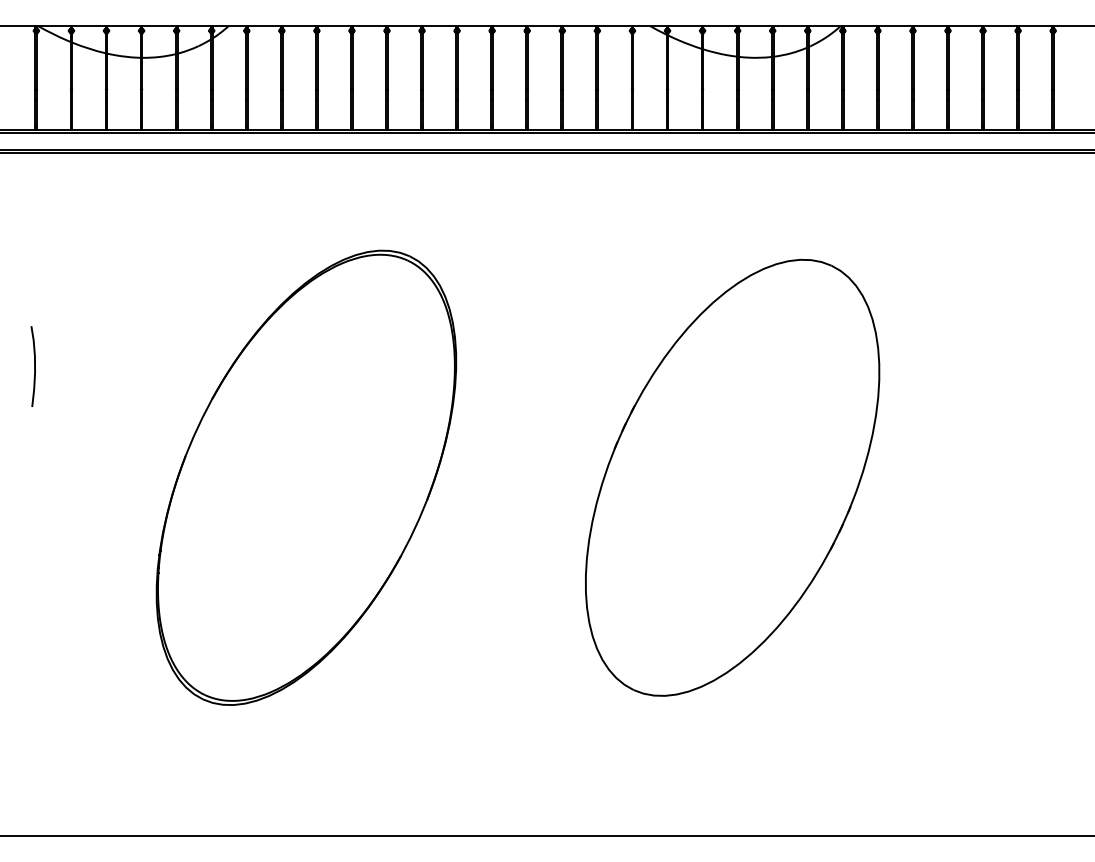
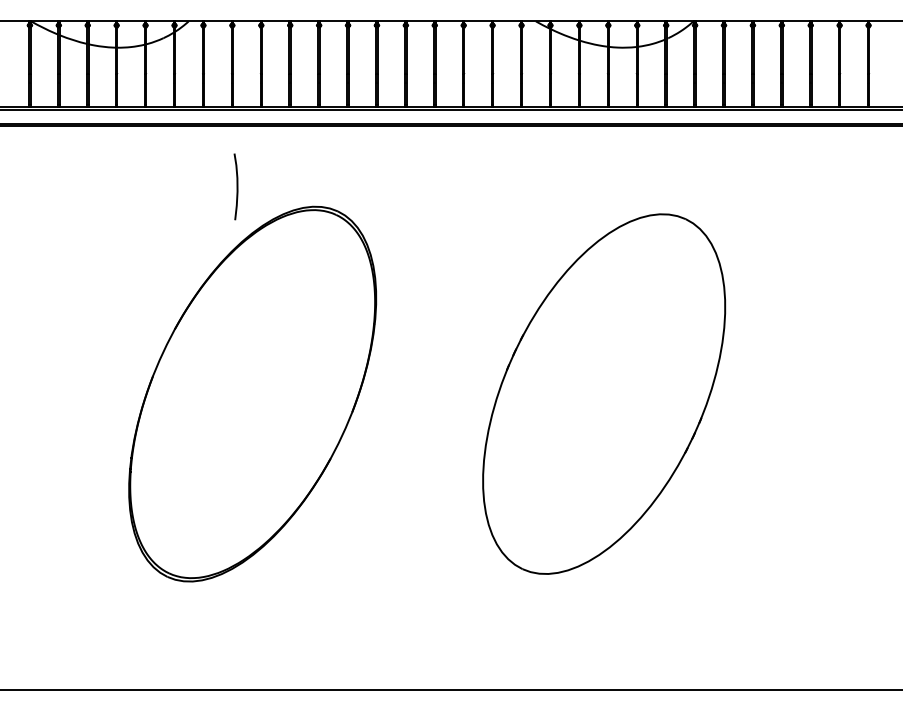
curve: (34, 366) -> (237, 186), moved

